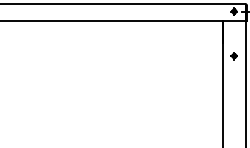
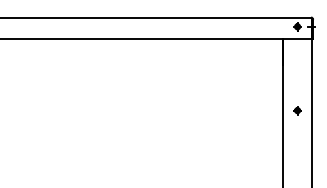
part: (234, 55) -> (297, 110), moved

